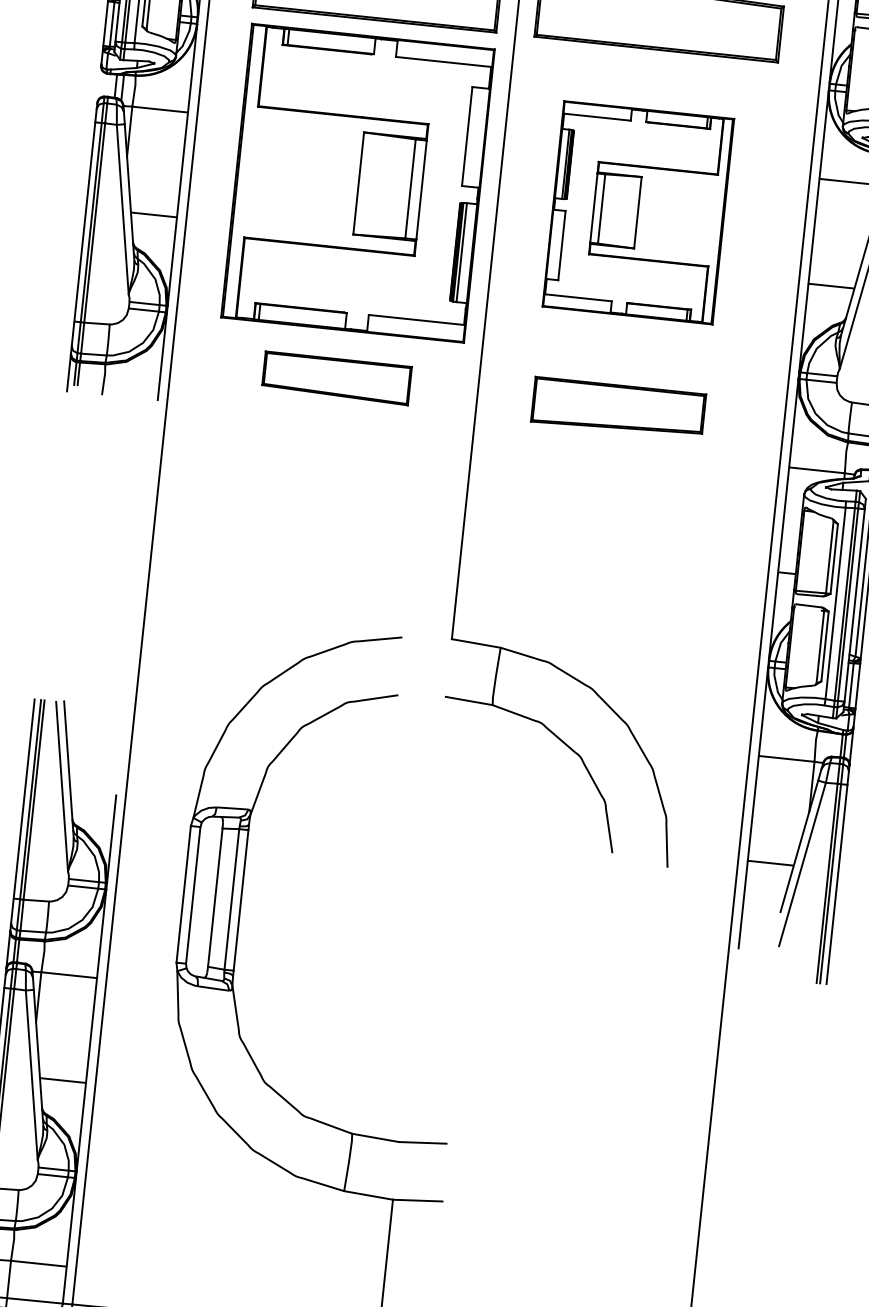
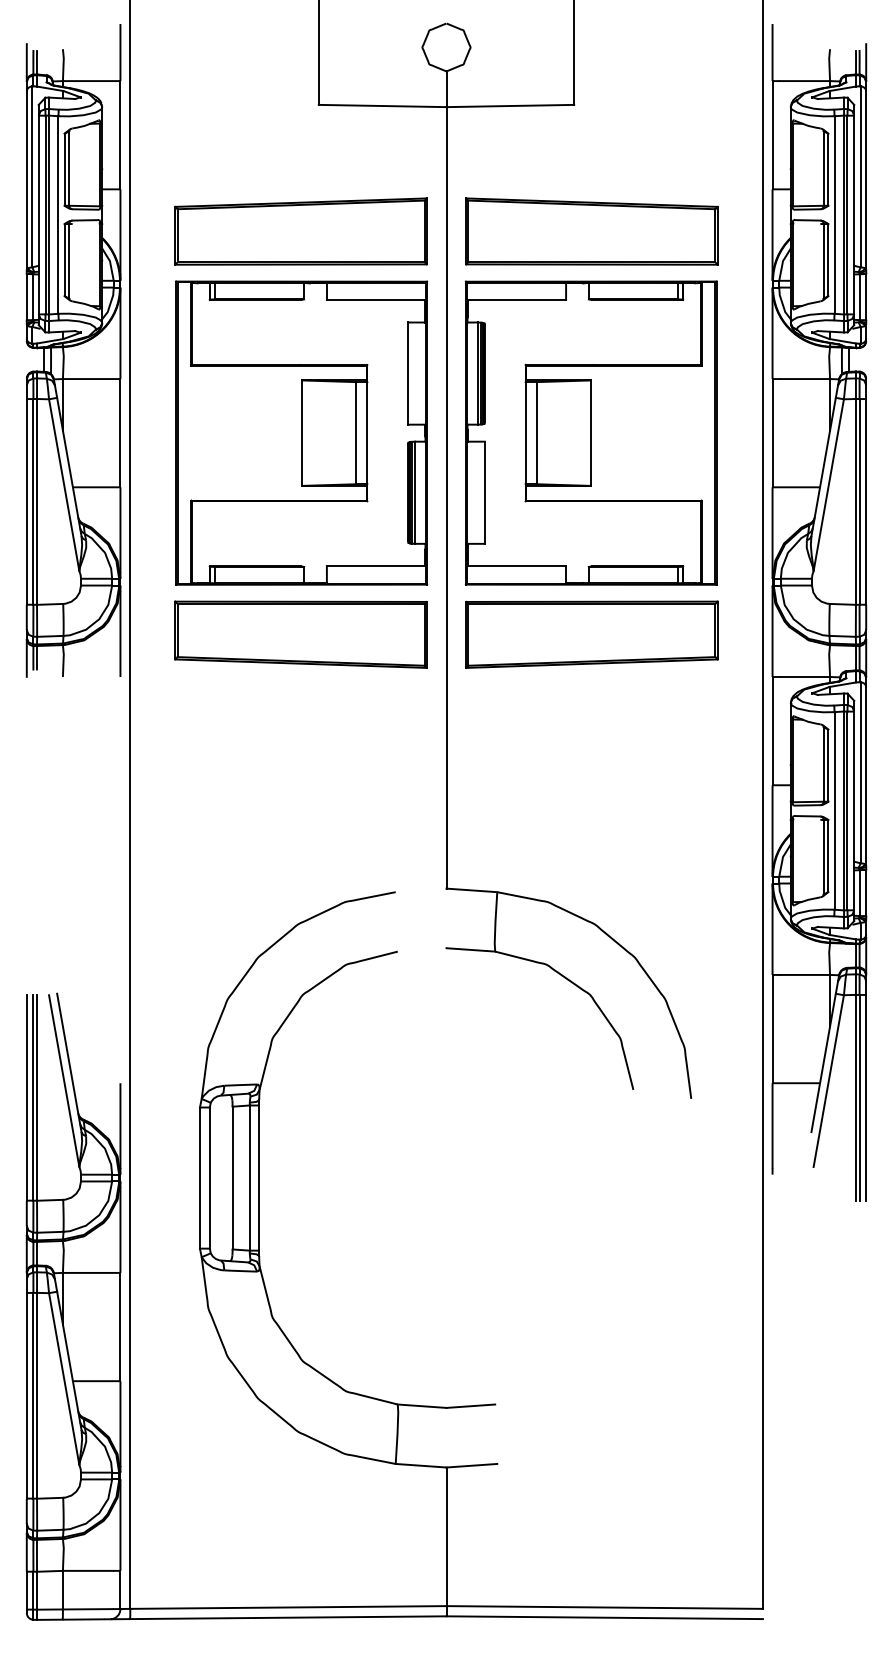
part: (637, 212) -> (590, 432), size x1.43
part: (336, 378) -> (300, 634), size x1.67
part: (618, 407) -> (591, 634), size x1.43

